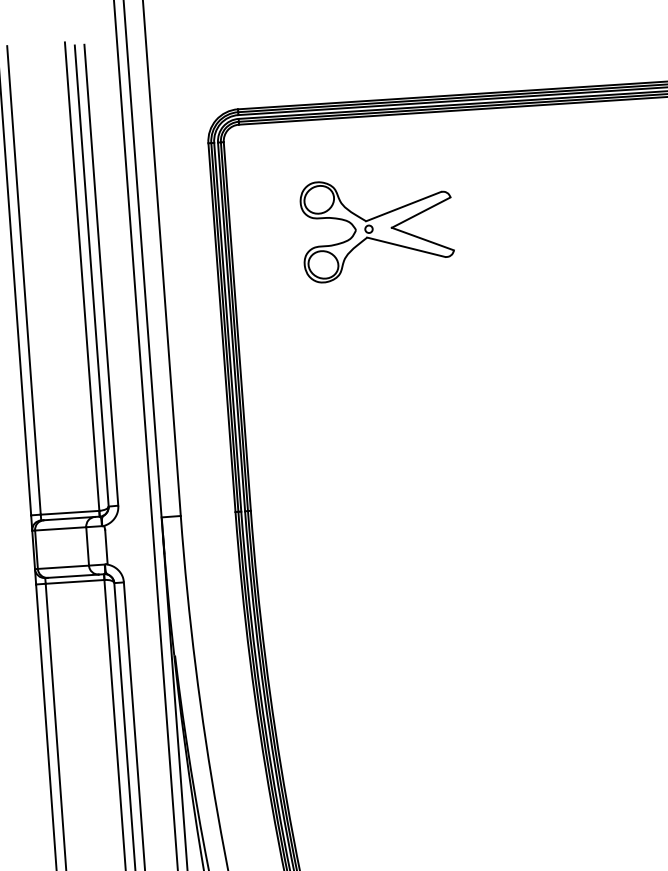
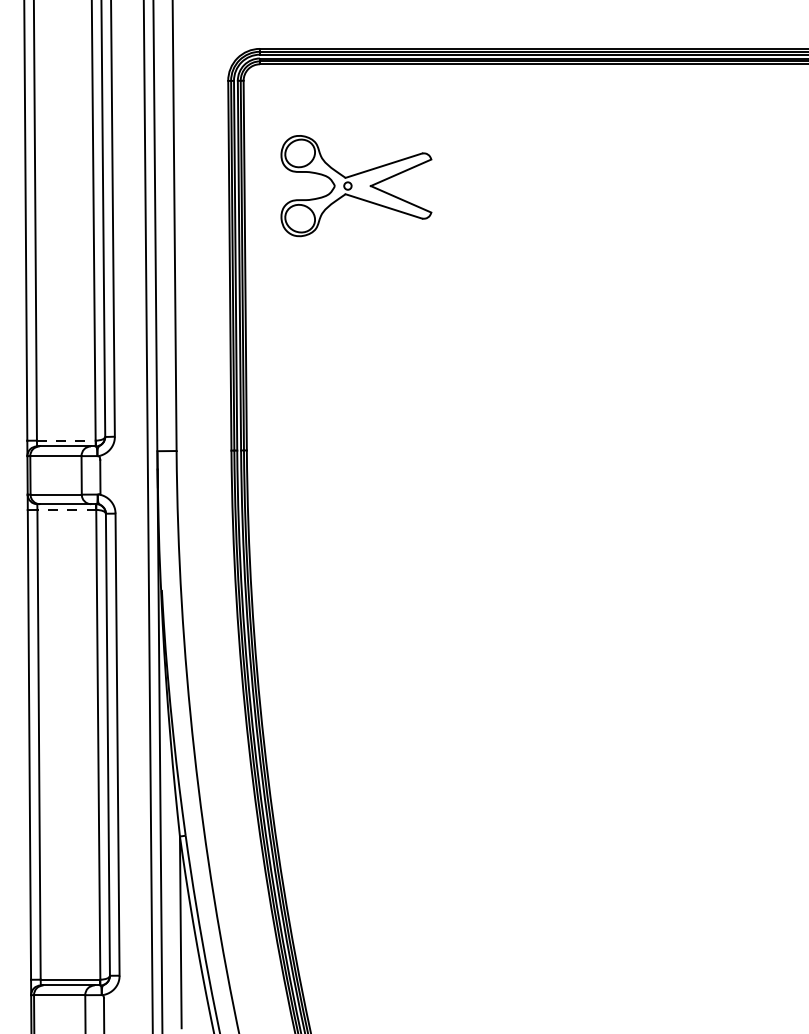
part: (377, 229) -> (356, 186), moved
line: (70, 512) -> (66, 440), solid -> dashed
line: (74, 581) -> (66, 509), solid -> dashed

